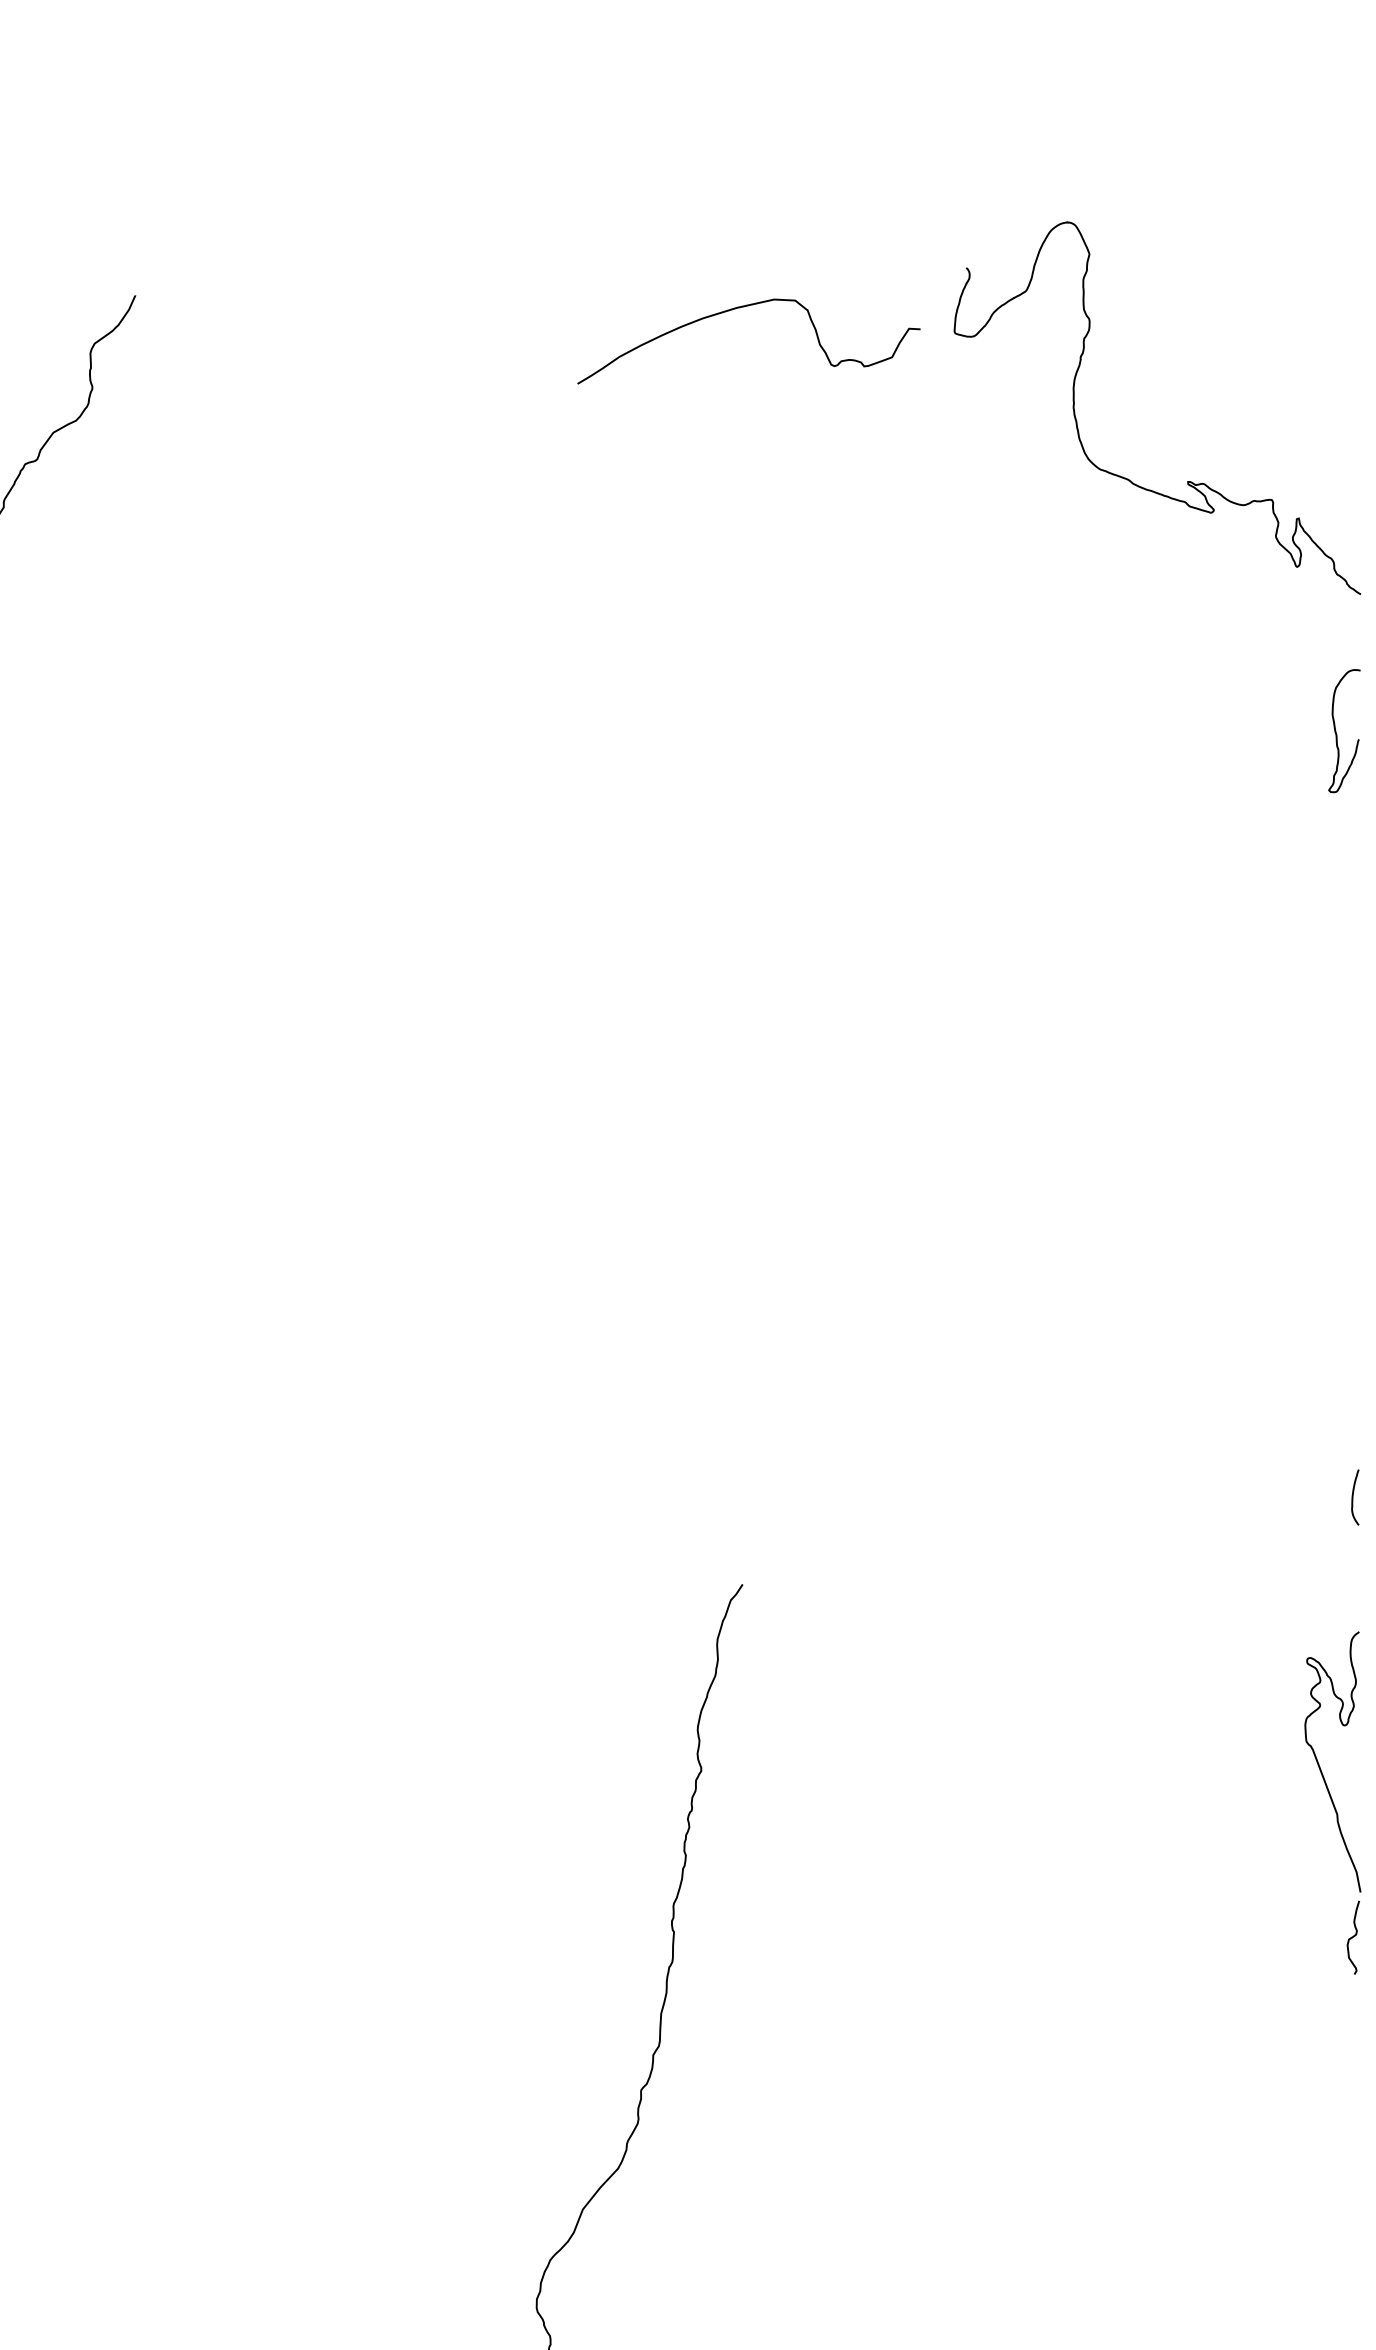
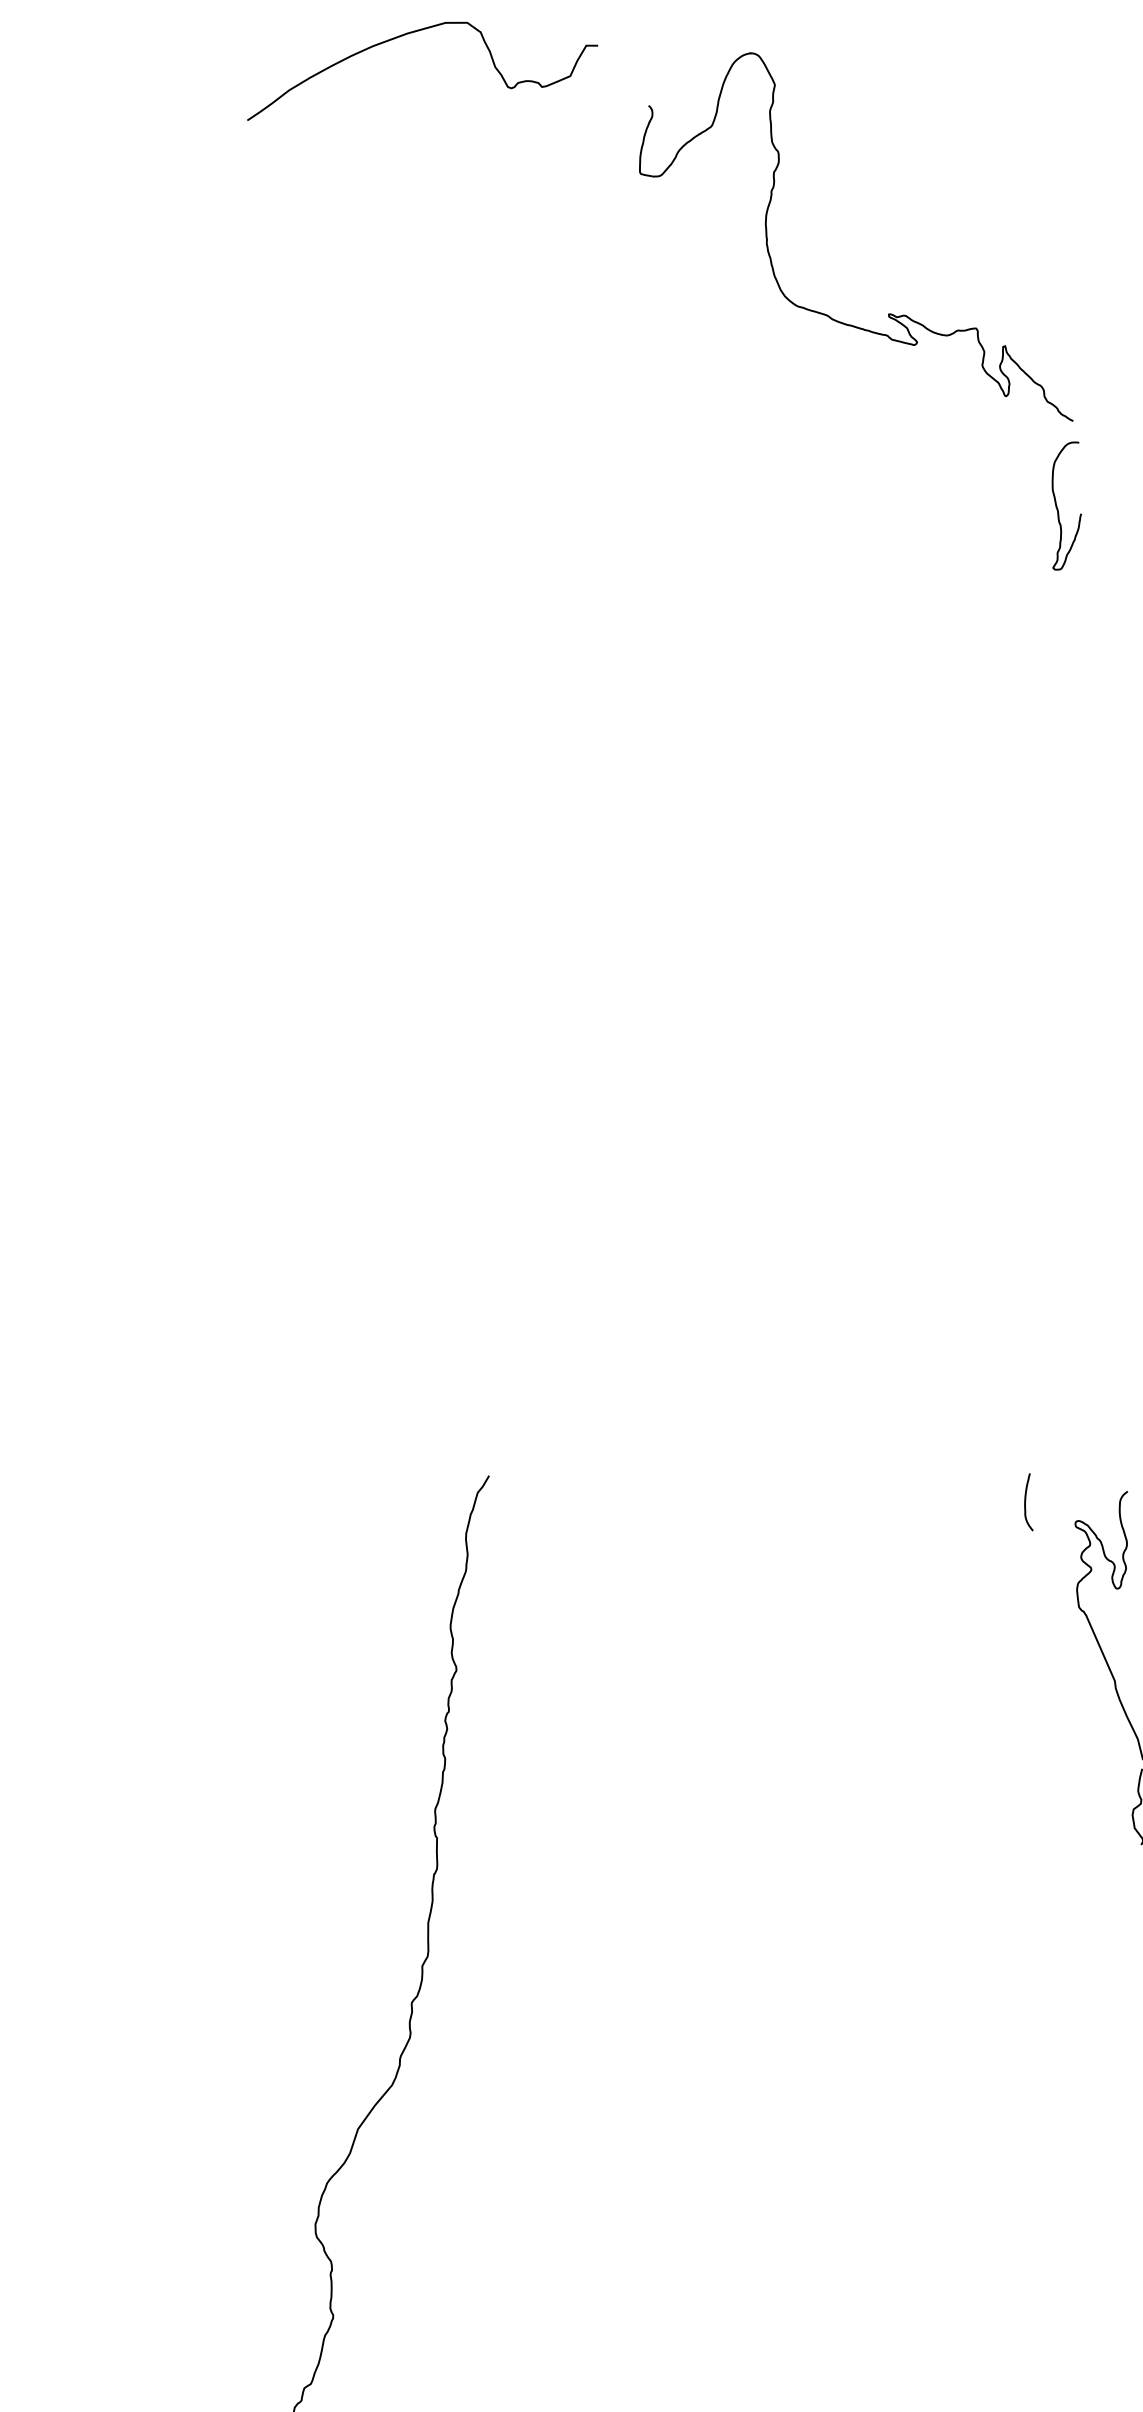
curve: (739, 308) -> (410, 33), moved
curve: (1337, 734) -> (1058, 509), moved
curve: (1353, 1497) -> (1026, 1502), moved

